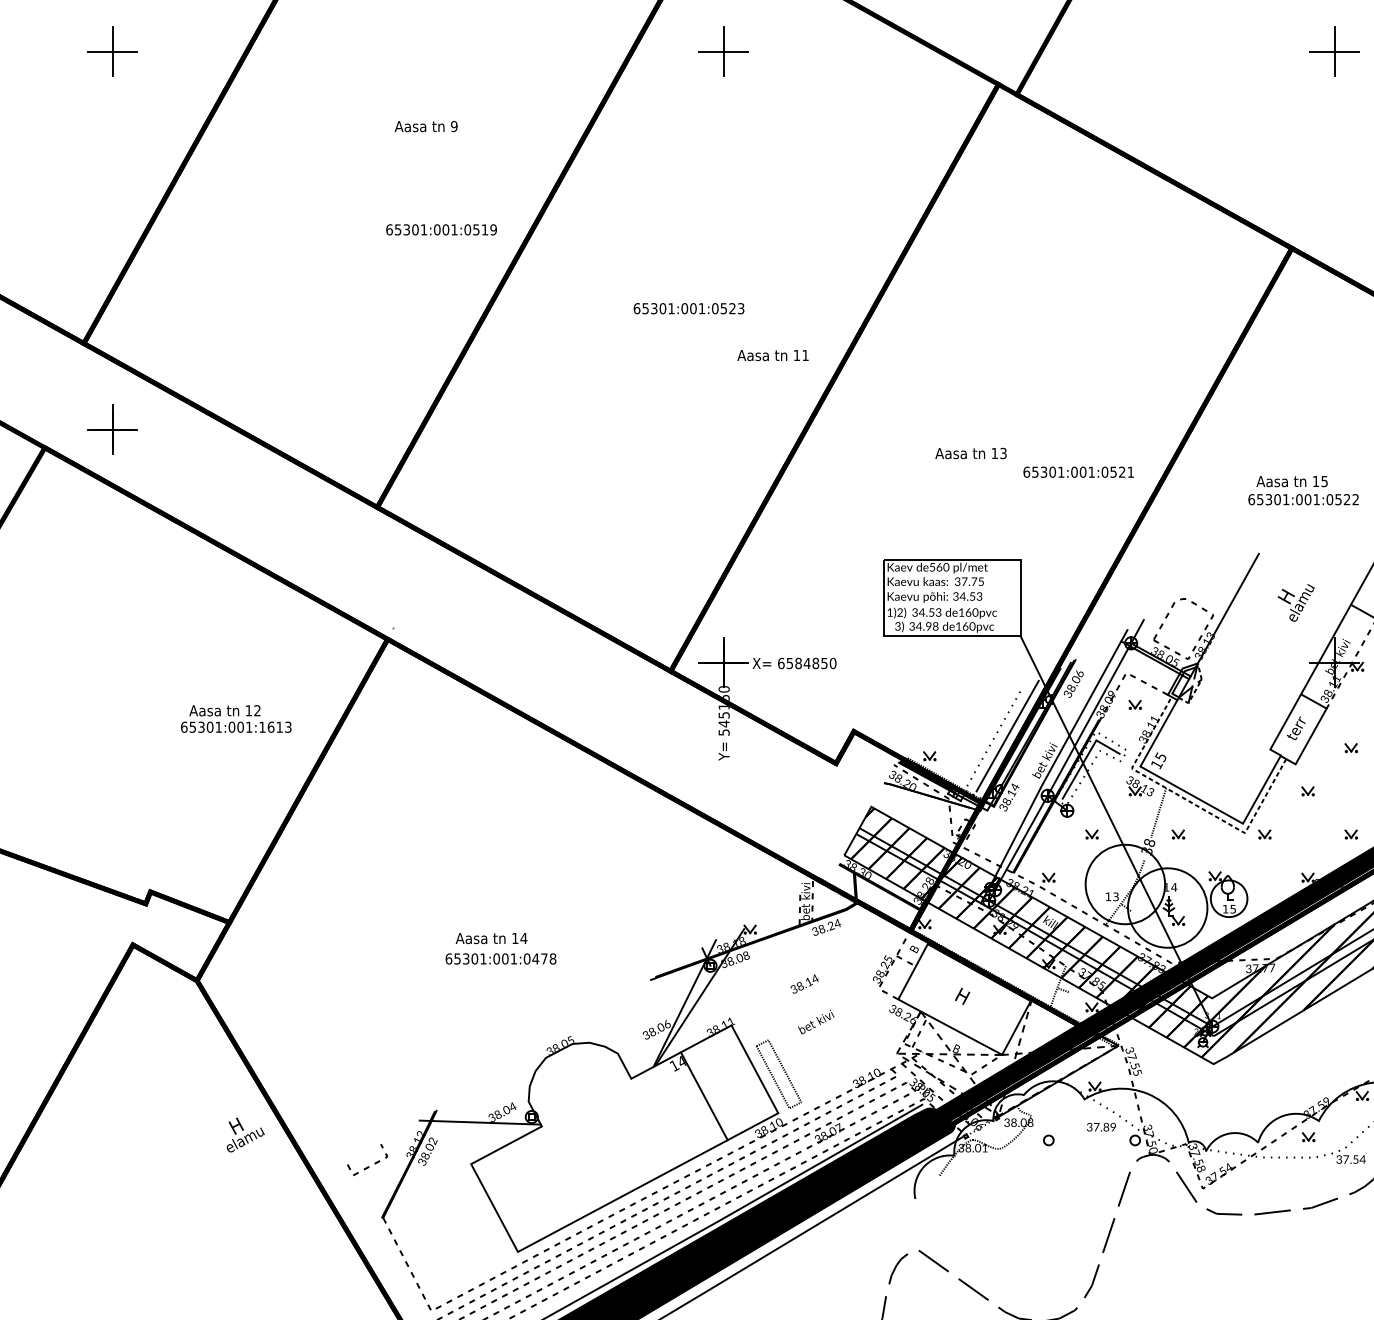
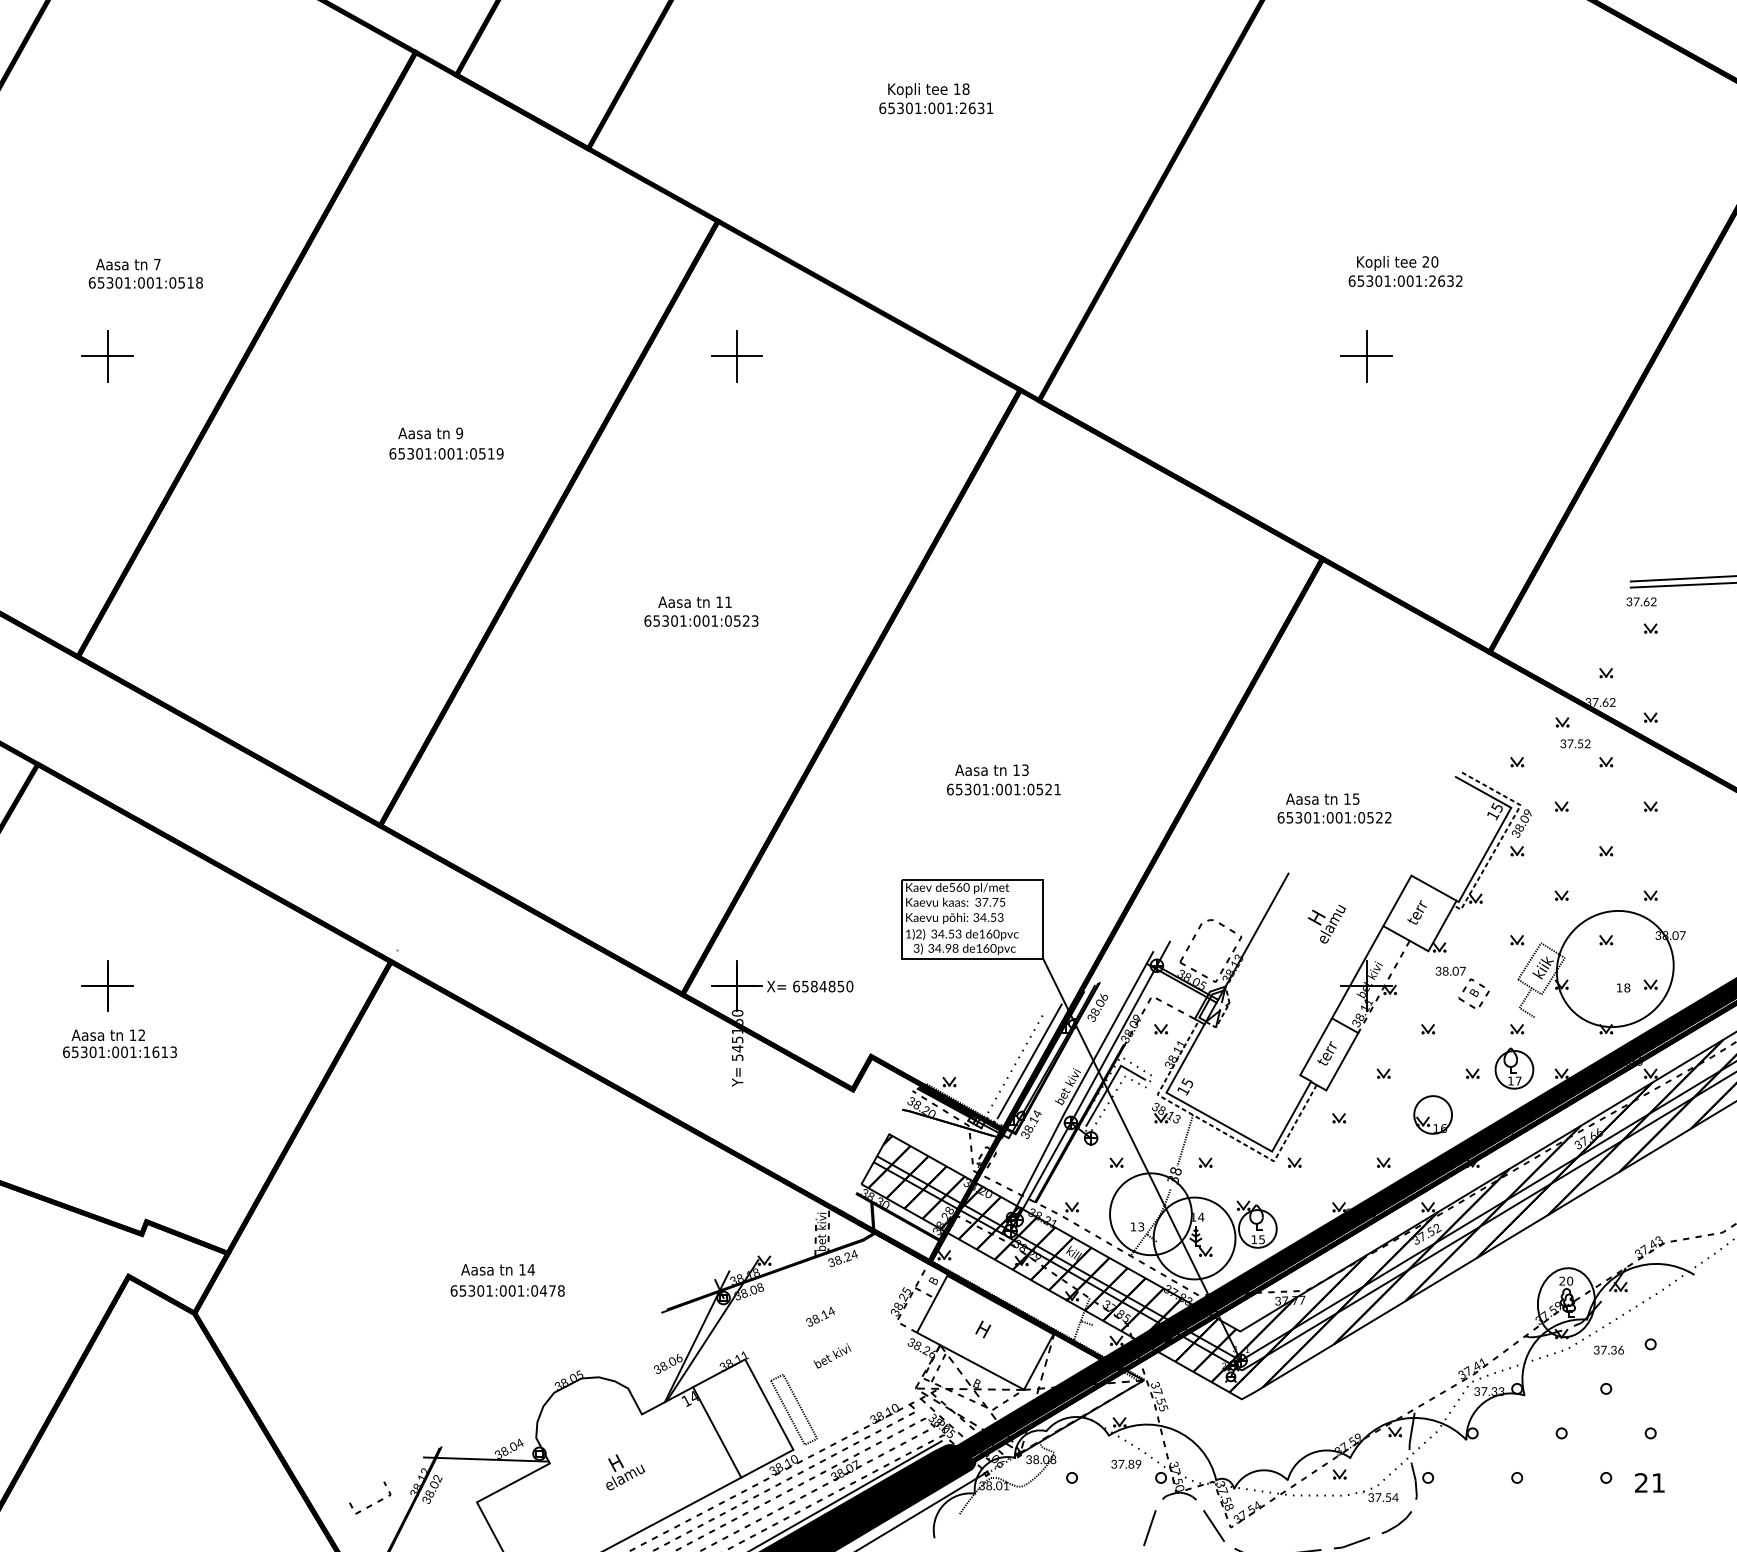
text: (441, 229) -> (446, 453), moved
text: (772, 355) -> (694, 602), moved
part: (112, 429) -> (107, 985), moved
text: (1078, 472) -> (1003, 789), moved
text: (235, 718) -> (119, 1043), moved
text: (245, 1135) -> (625, 1472), moved

